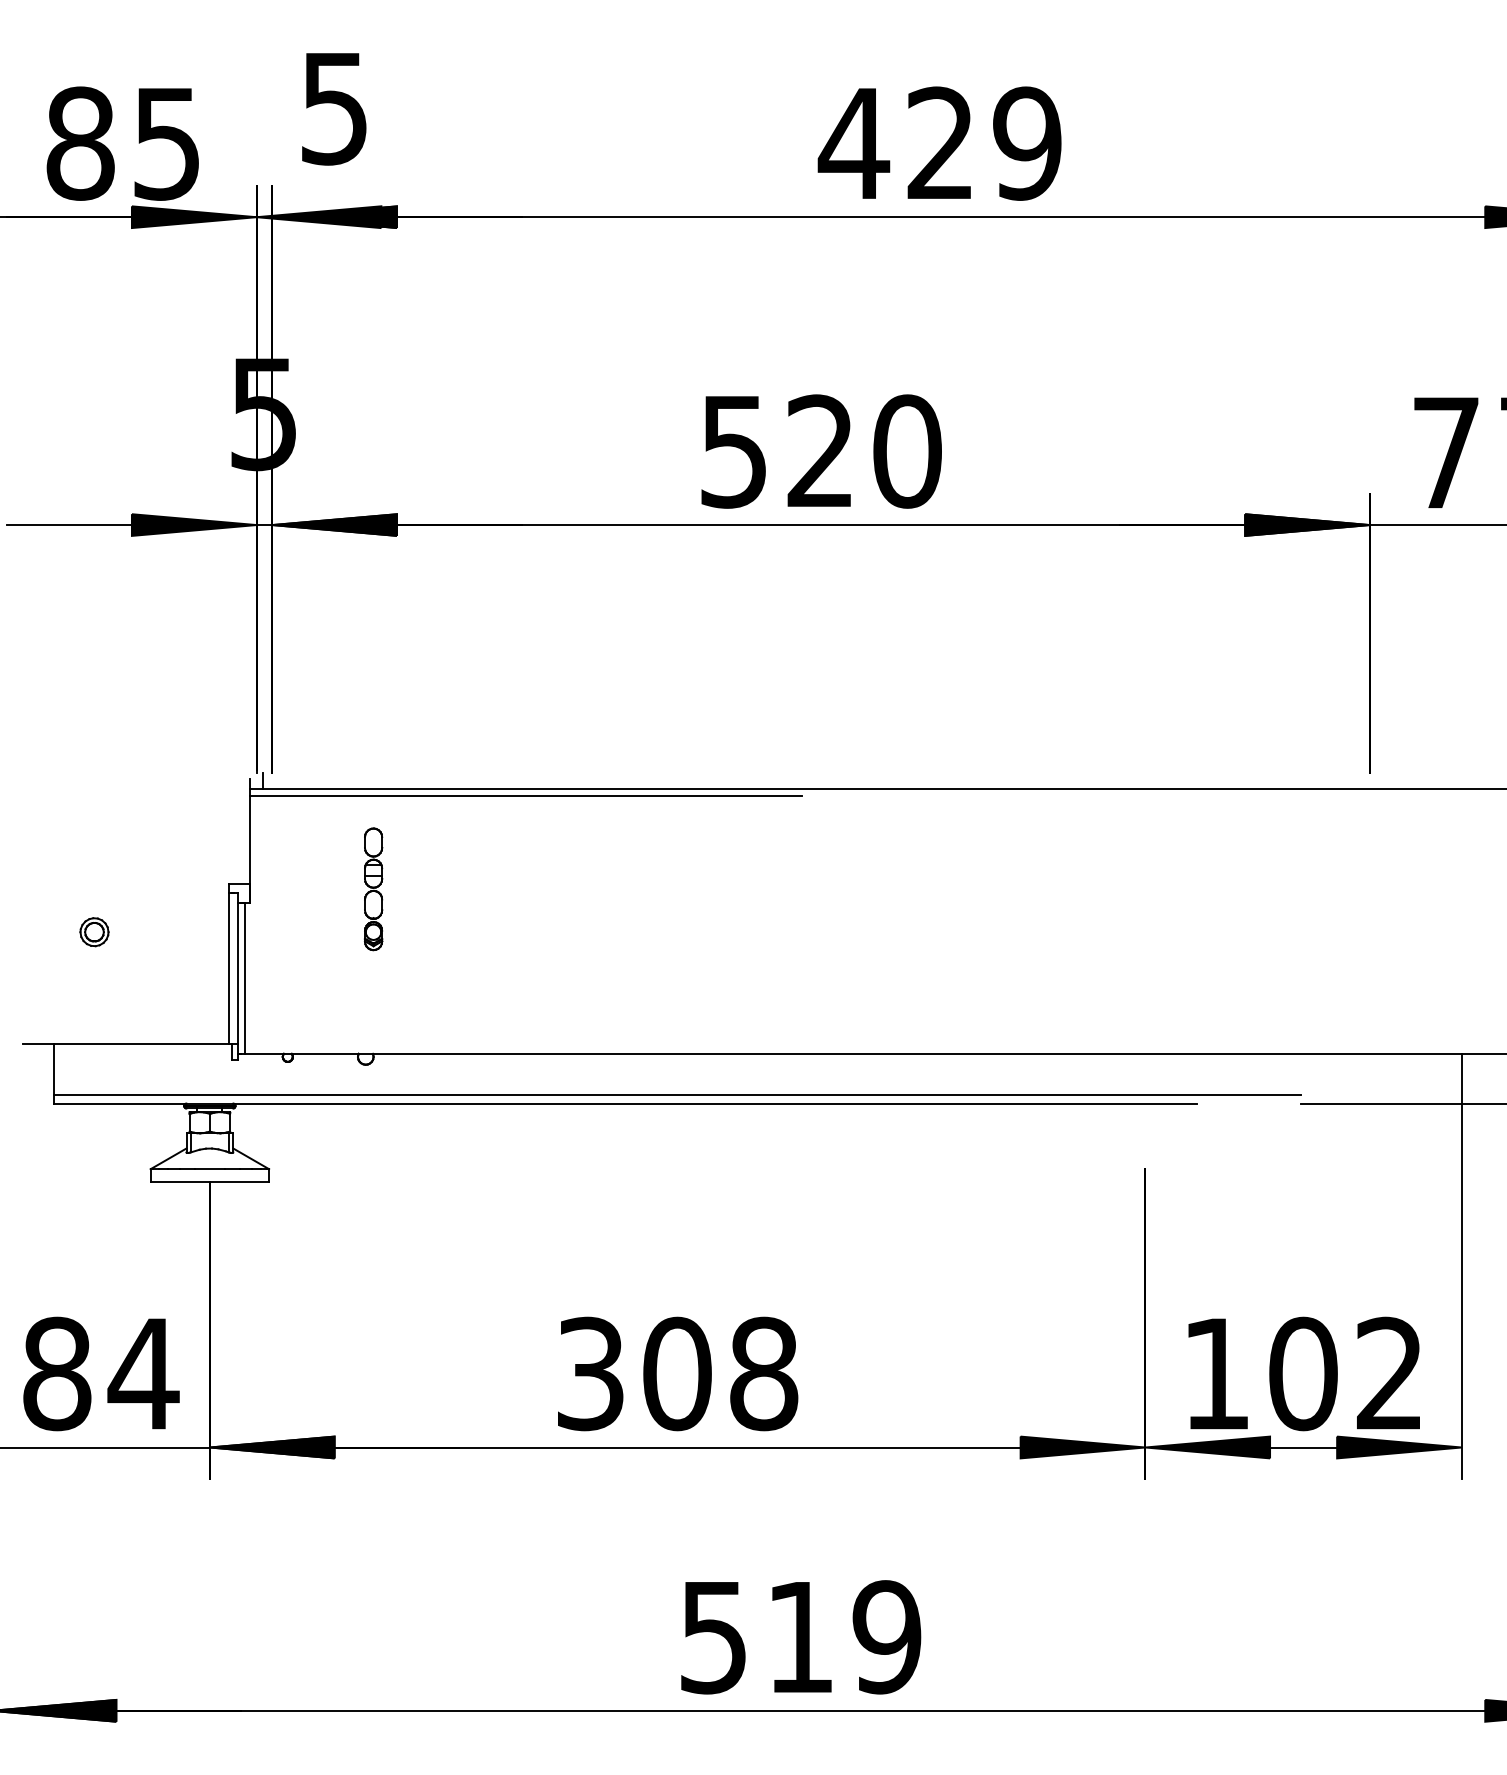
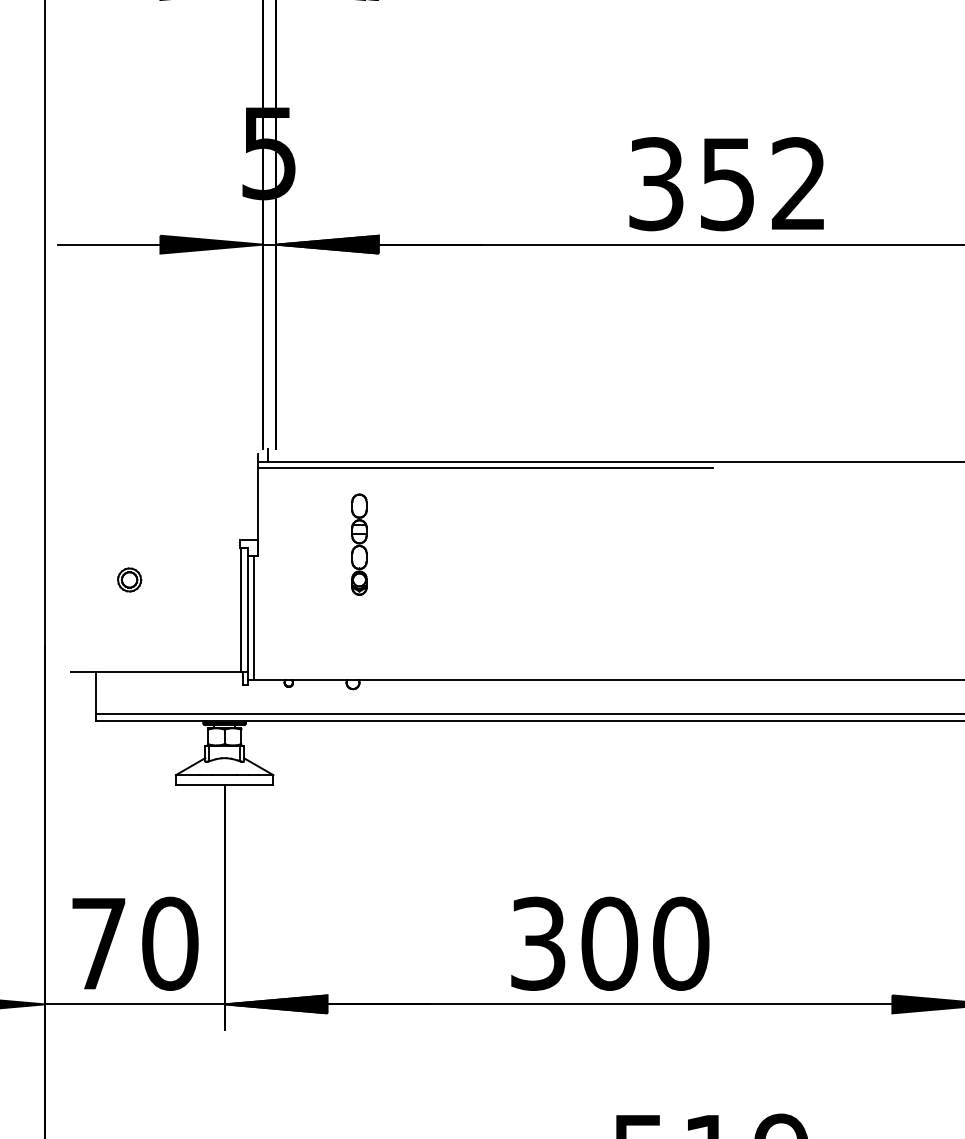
text: (821, 451) -> (728, 184), 520 -> 352
text: (101, 1373) -> (135, 943), 84 -> 70
text: (764, 1373) -> (681, 943), 308 -> 300

